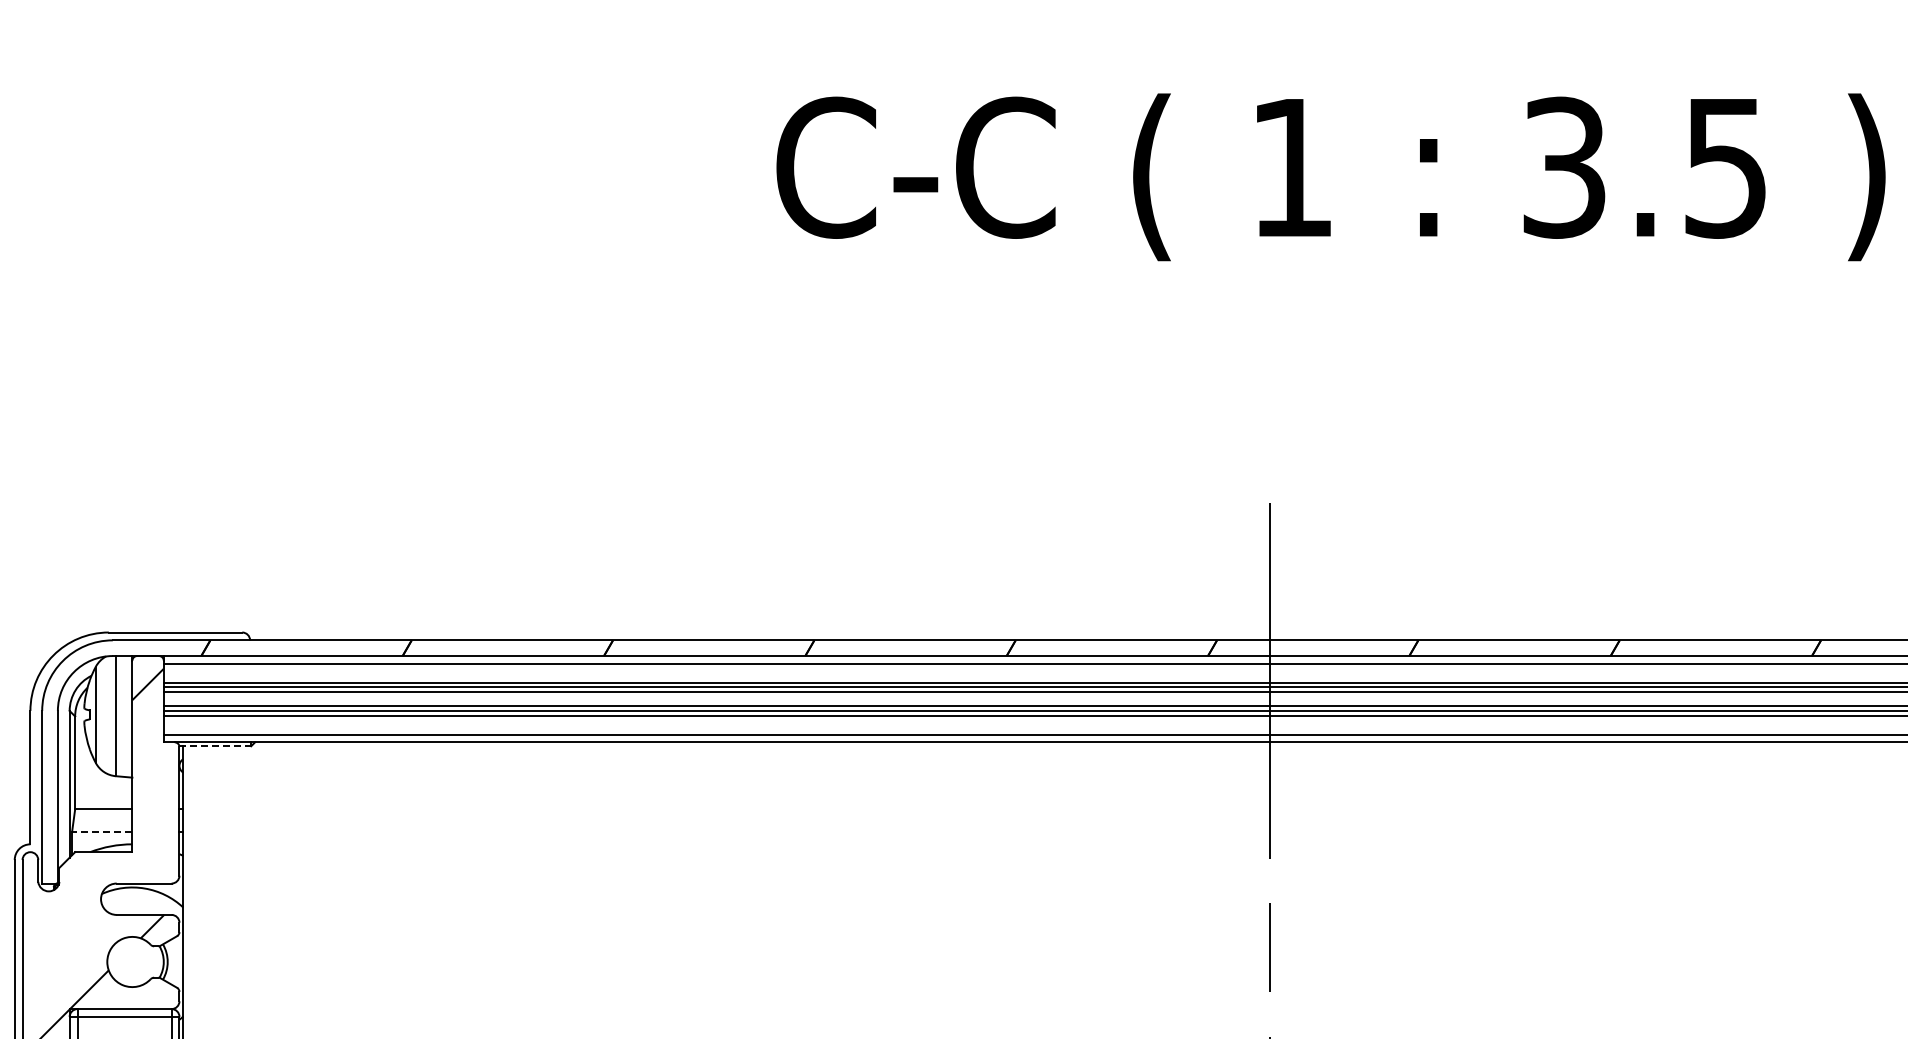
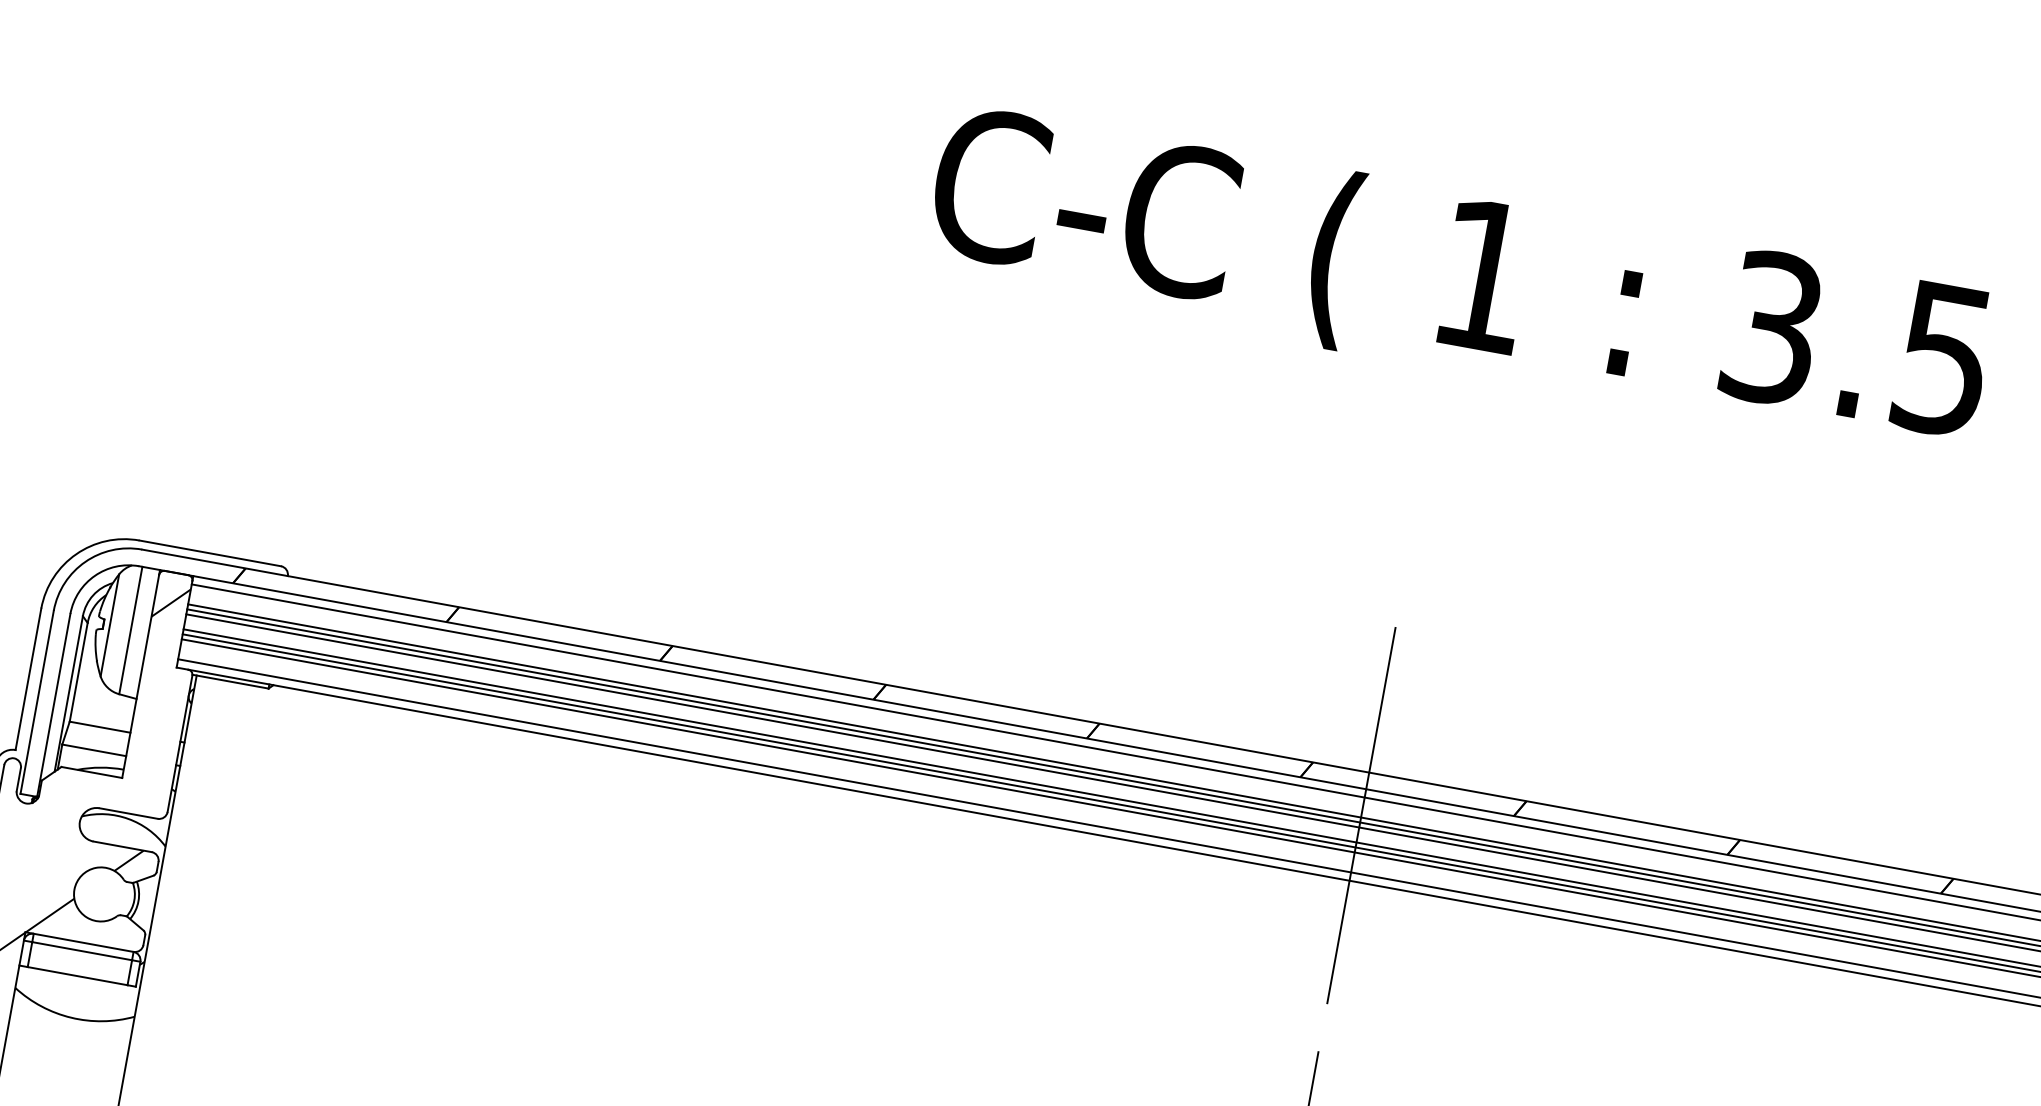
line: (215, 746) -> (230, 681), dashed -> solid
line: (101, 831) -> (93, 750), dashed -> solid

